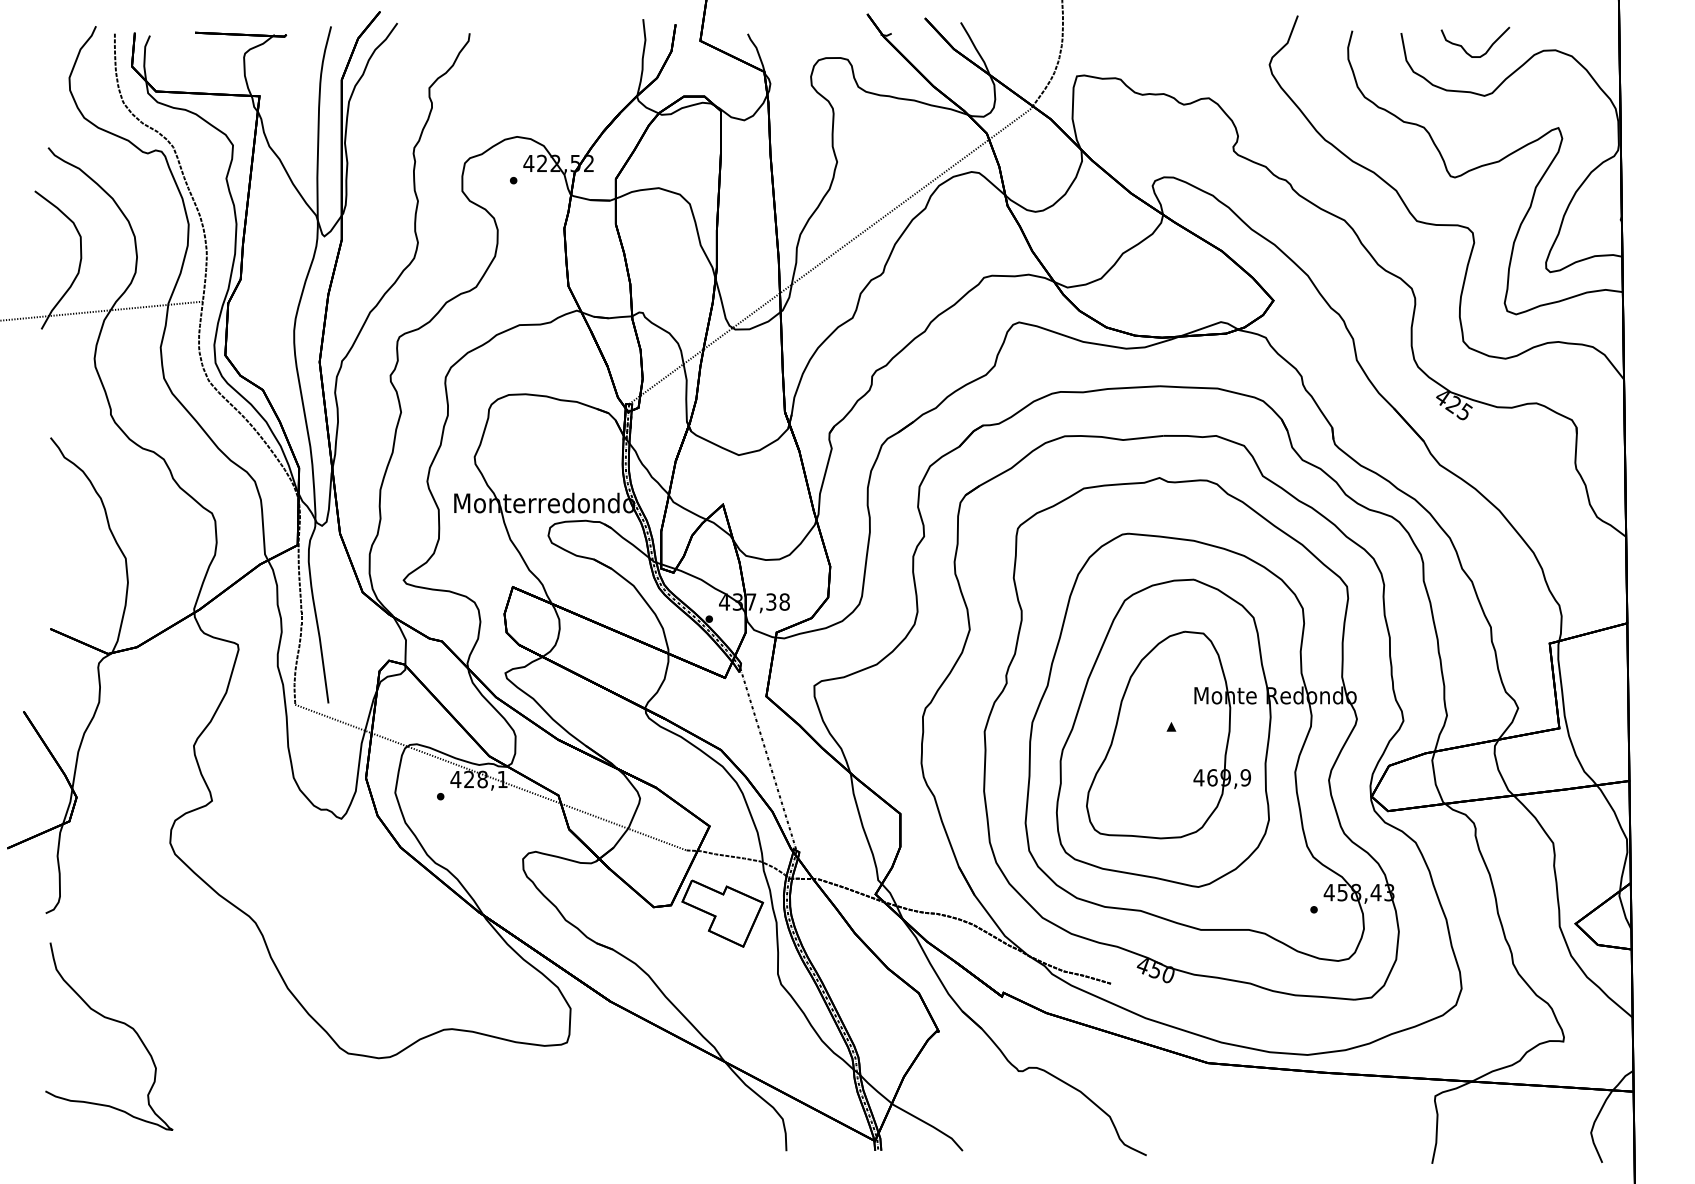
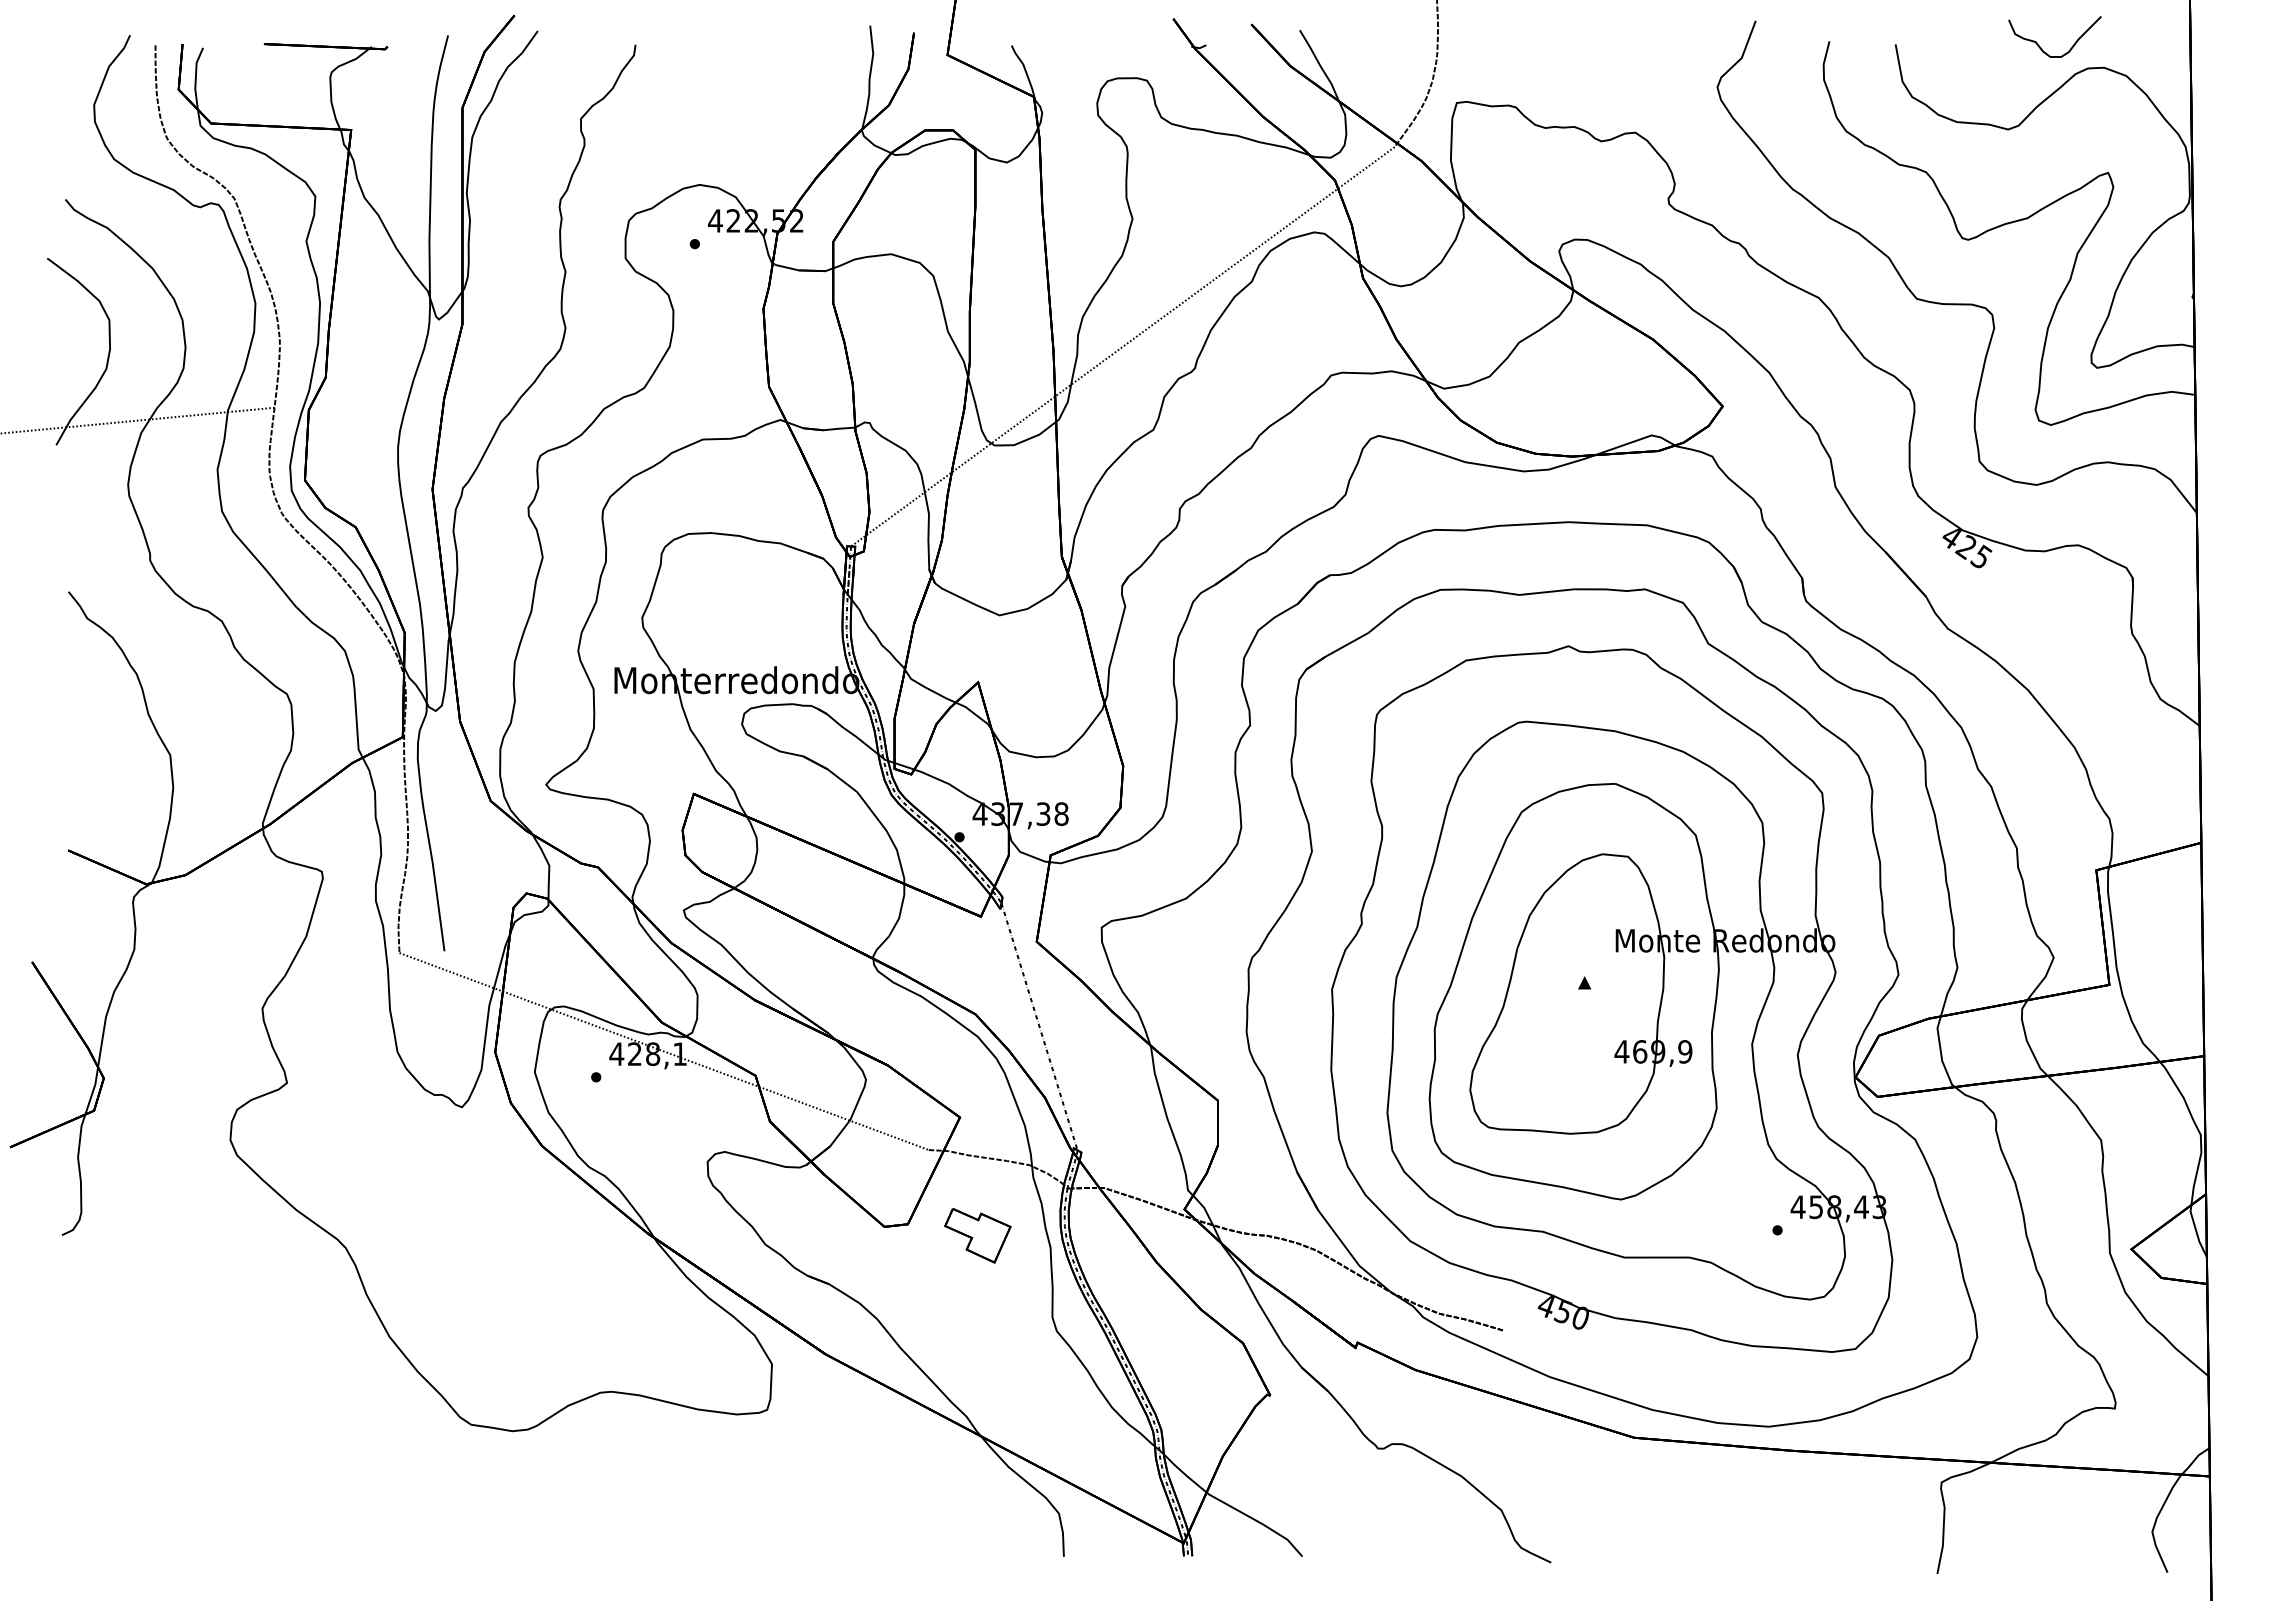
curve: (1465, 50) -> (2041, 47), moved
part: (722, 913) -> (977, 1235), size x0.6
curve: (113, 1020) -> (153, 1380), removed

